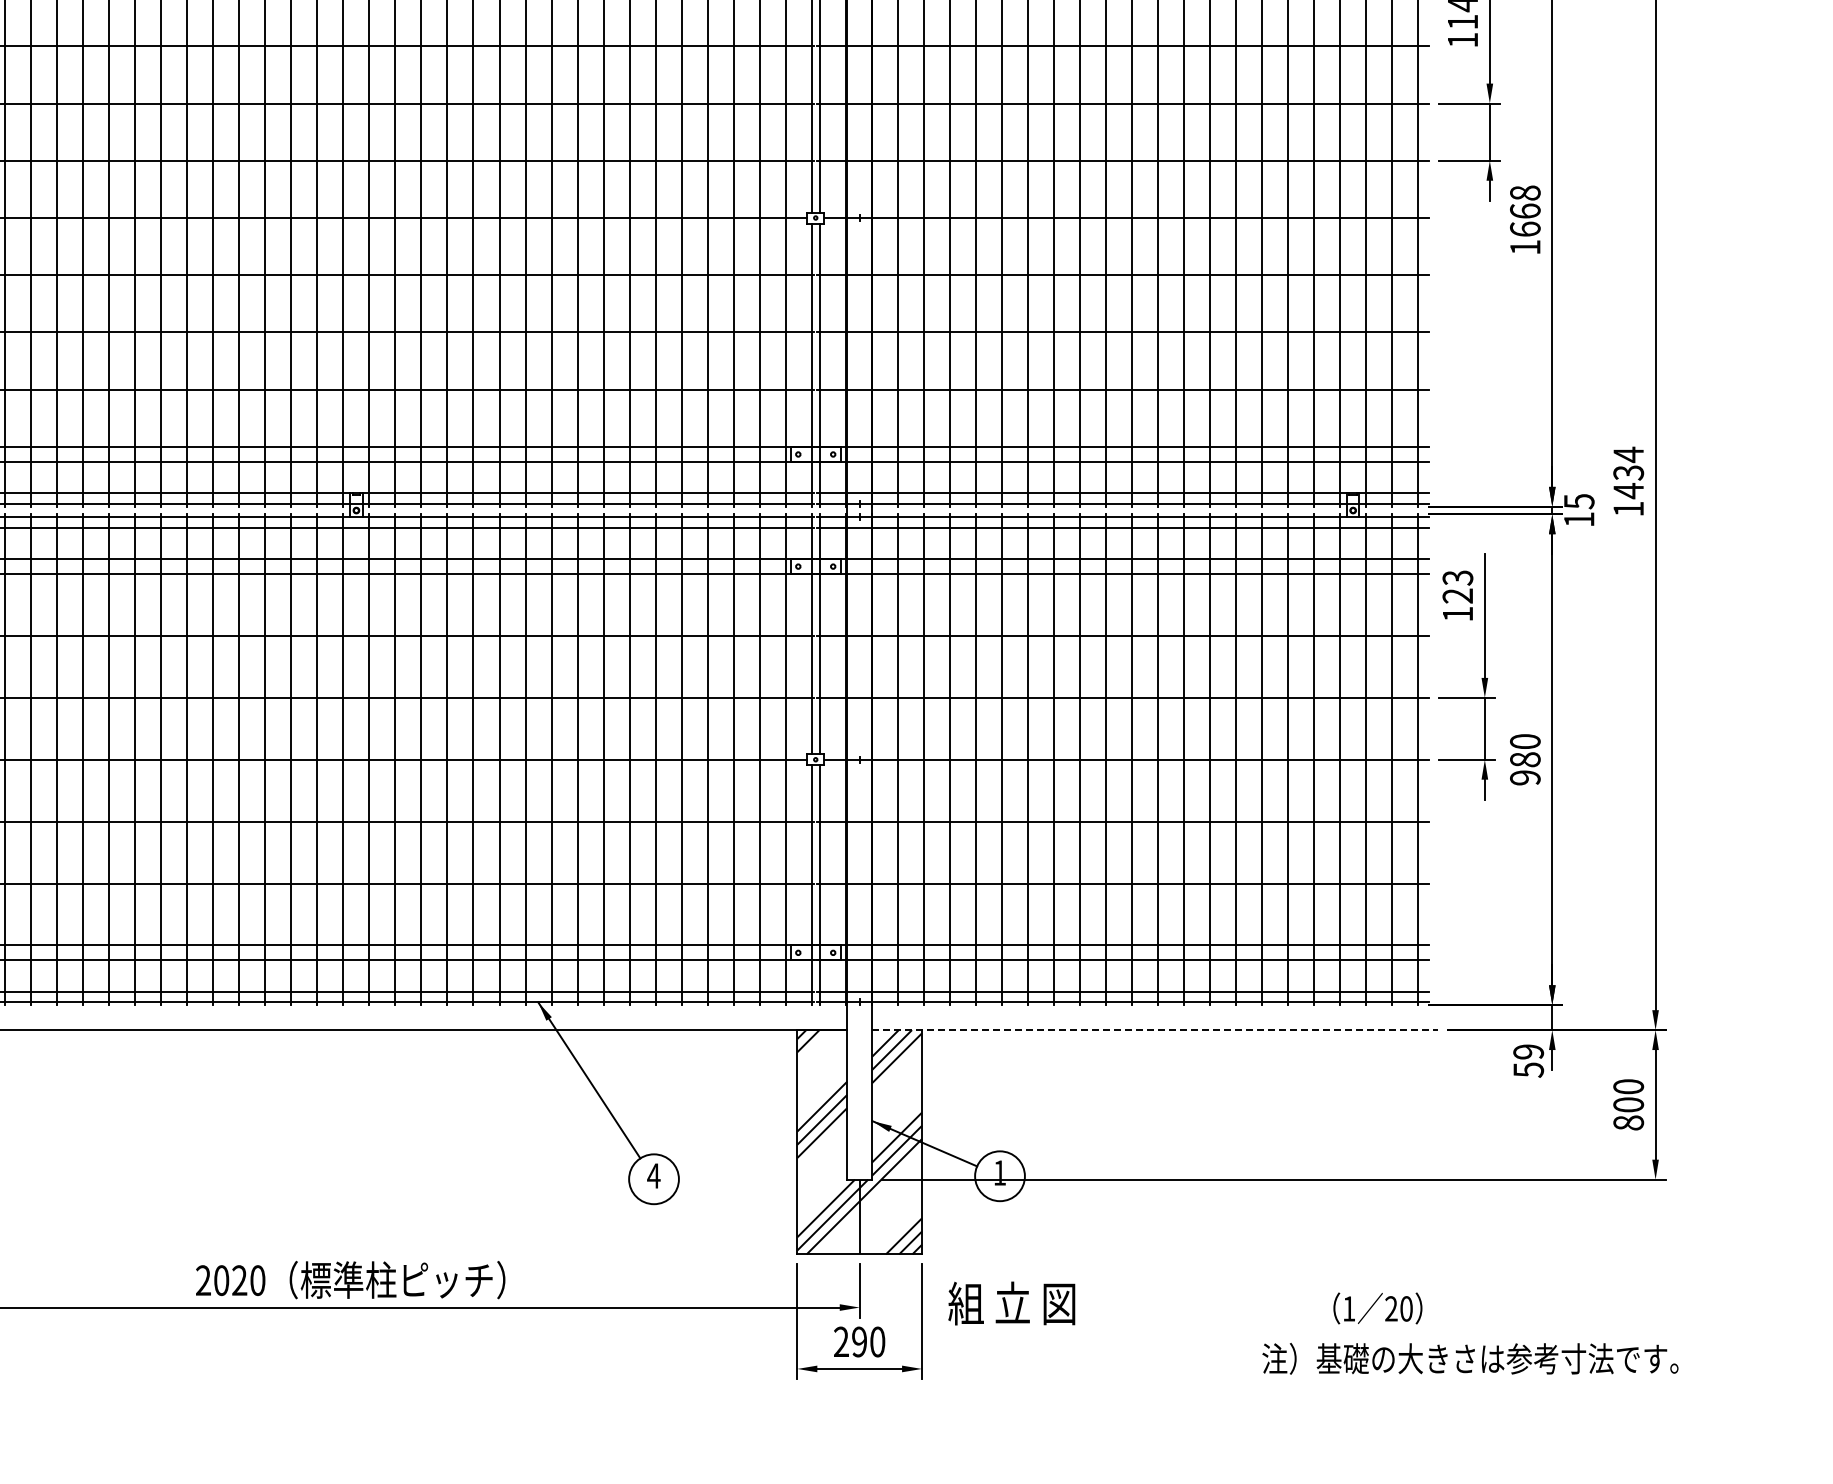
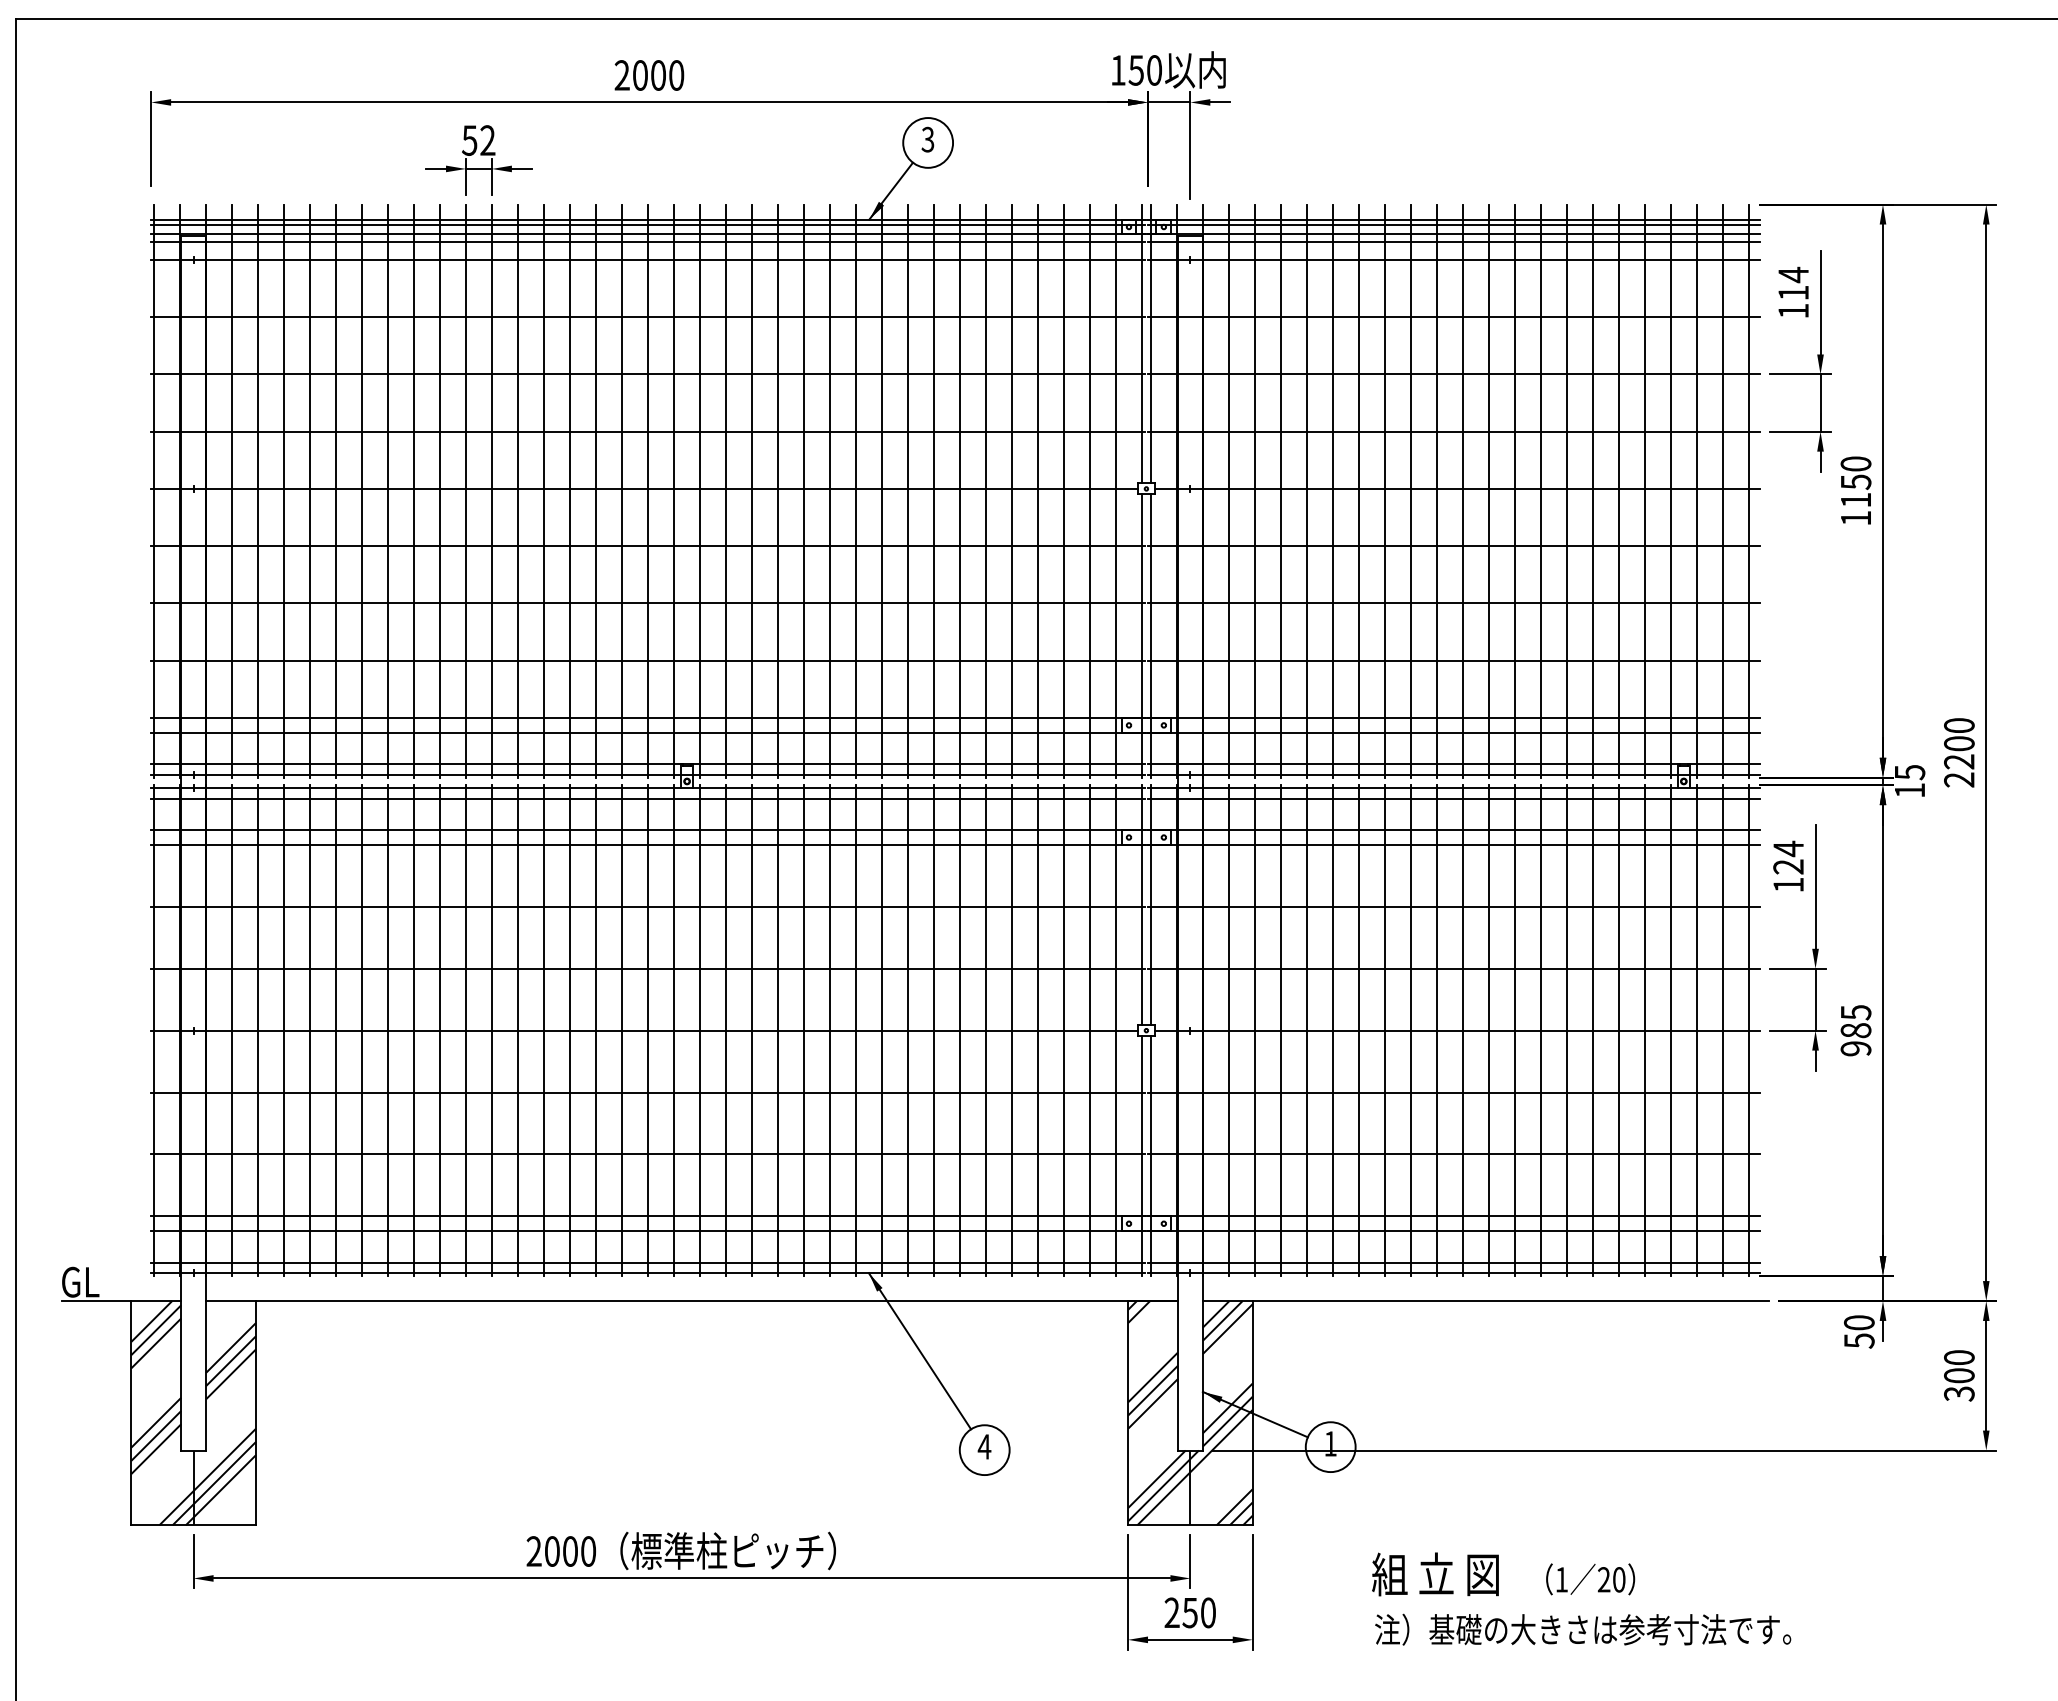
text: (1524, 210) -> (1855, 481), 1668 -> 1150
text: (1628, 481) -> (1959, 752), 1434 -> 2200
text: (1457, 577) -> (1788, 848), 123 -> 124
text: (1524, 741) -> (1855, 1012), 980 -> 985
line: (1155, 1030) -> (1486, 1301), dashed -> solid
text: (1528, 1051) -> (1859, 1322), 59 -> 50
text: (1628, 1122) -> (1959, 1393), 800 -> 300
text: (239, 1280) -> (570, 1551), 2020 -> 2000
text: (1011, 1303) -> (1435, 1574), moved
text: (1377, 1308) -> (1590, 1579), moved
text: (858, 1341) -> (1189, 1612), 290 -> 250
text: (1470, 1358) -> (1583, 1629), moved

